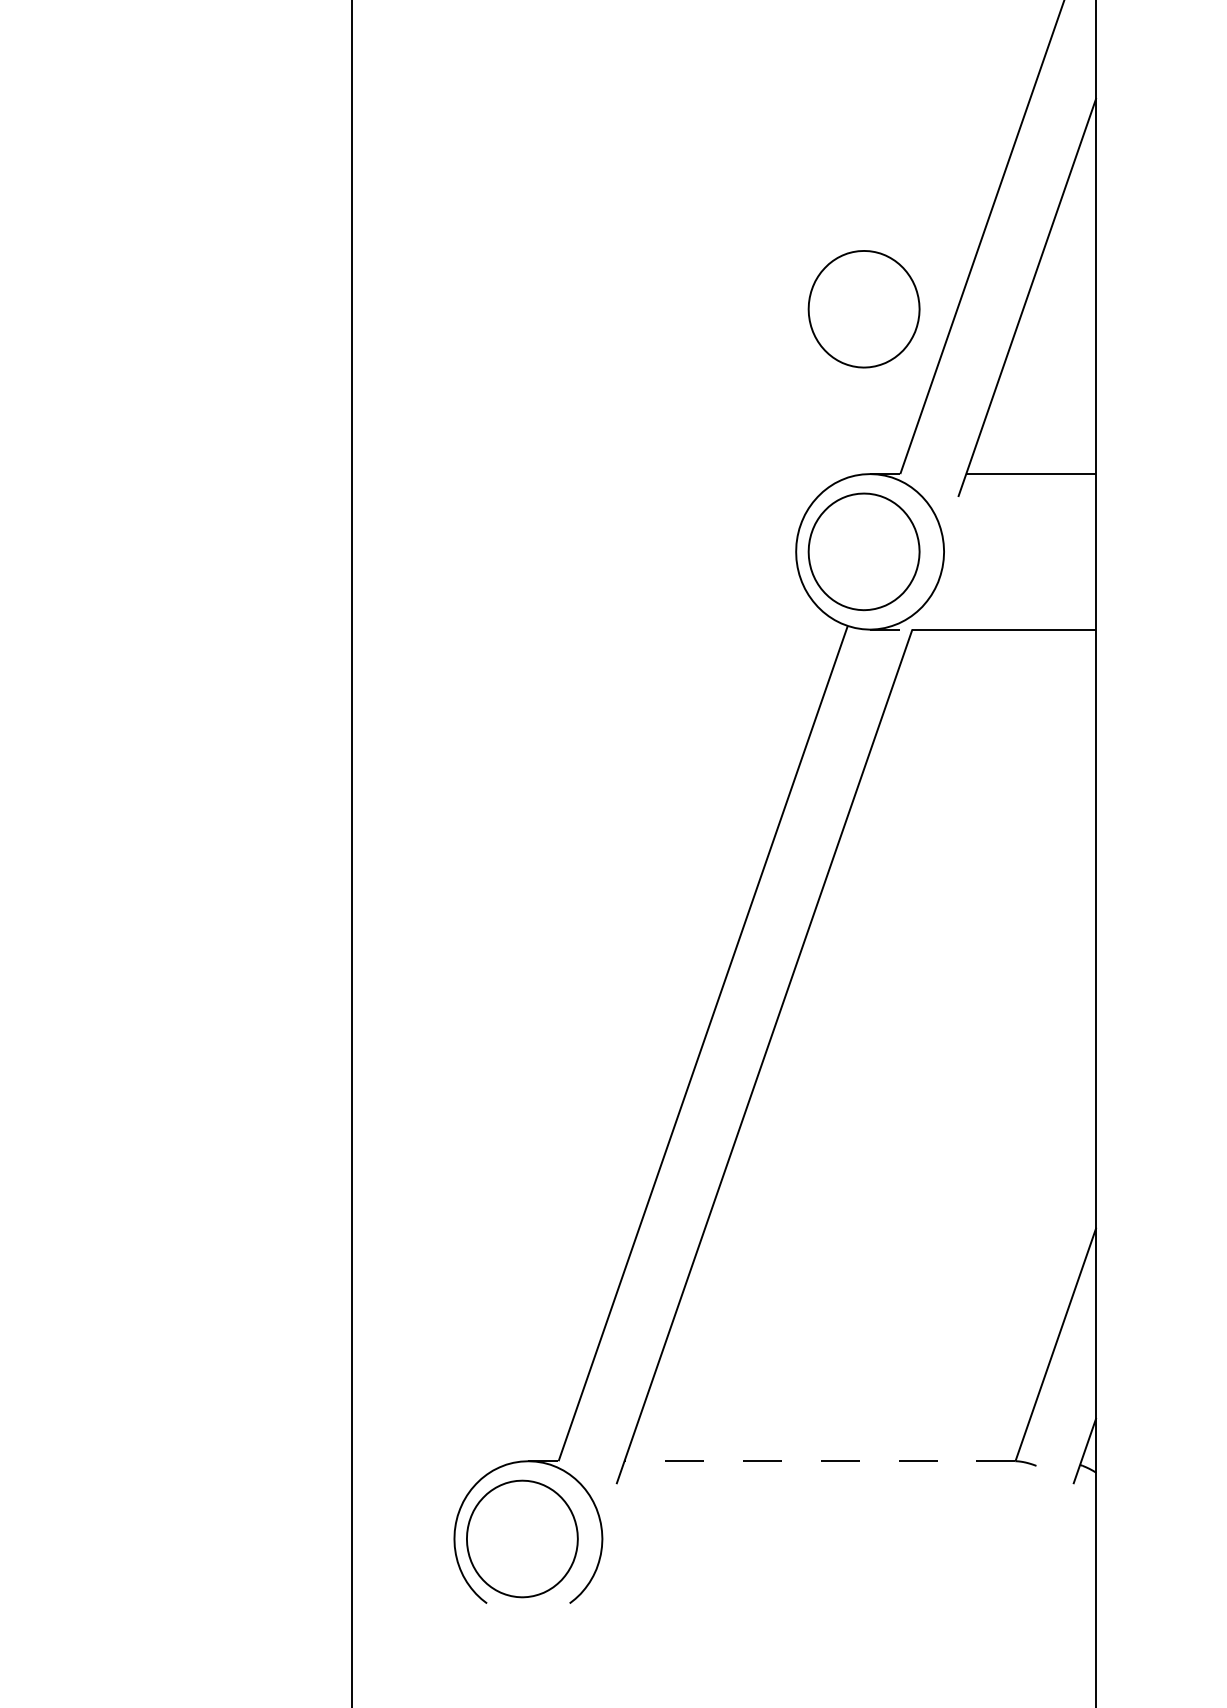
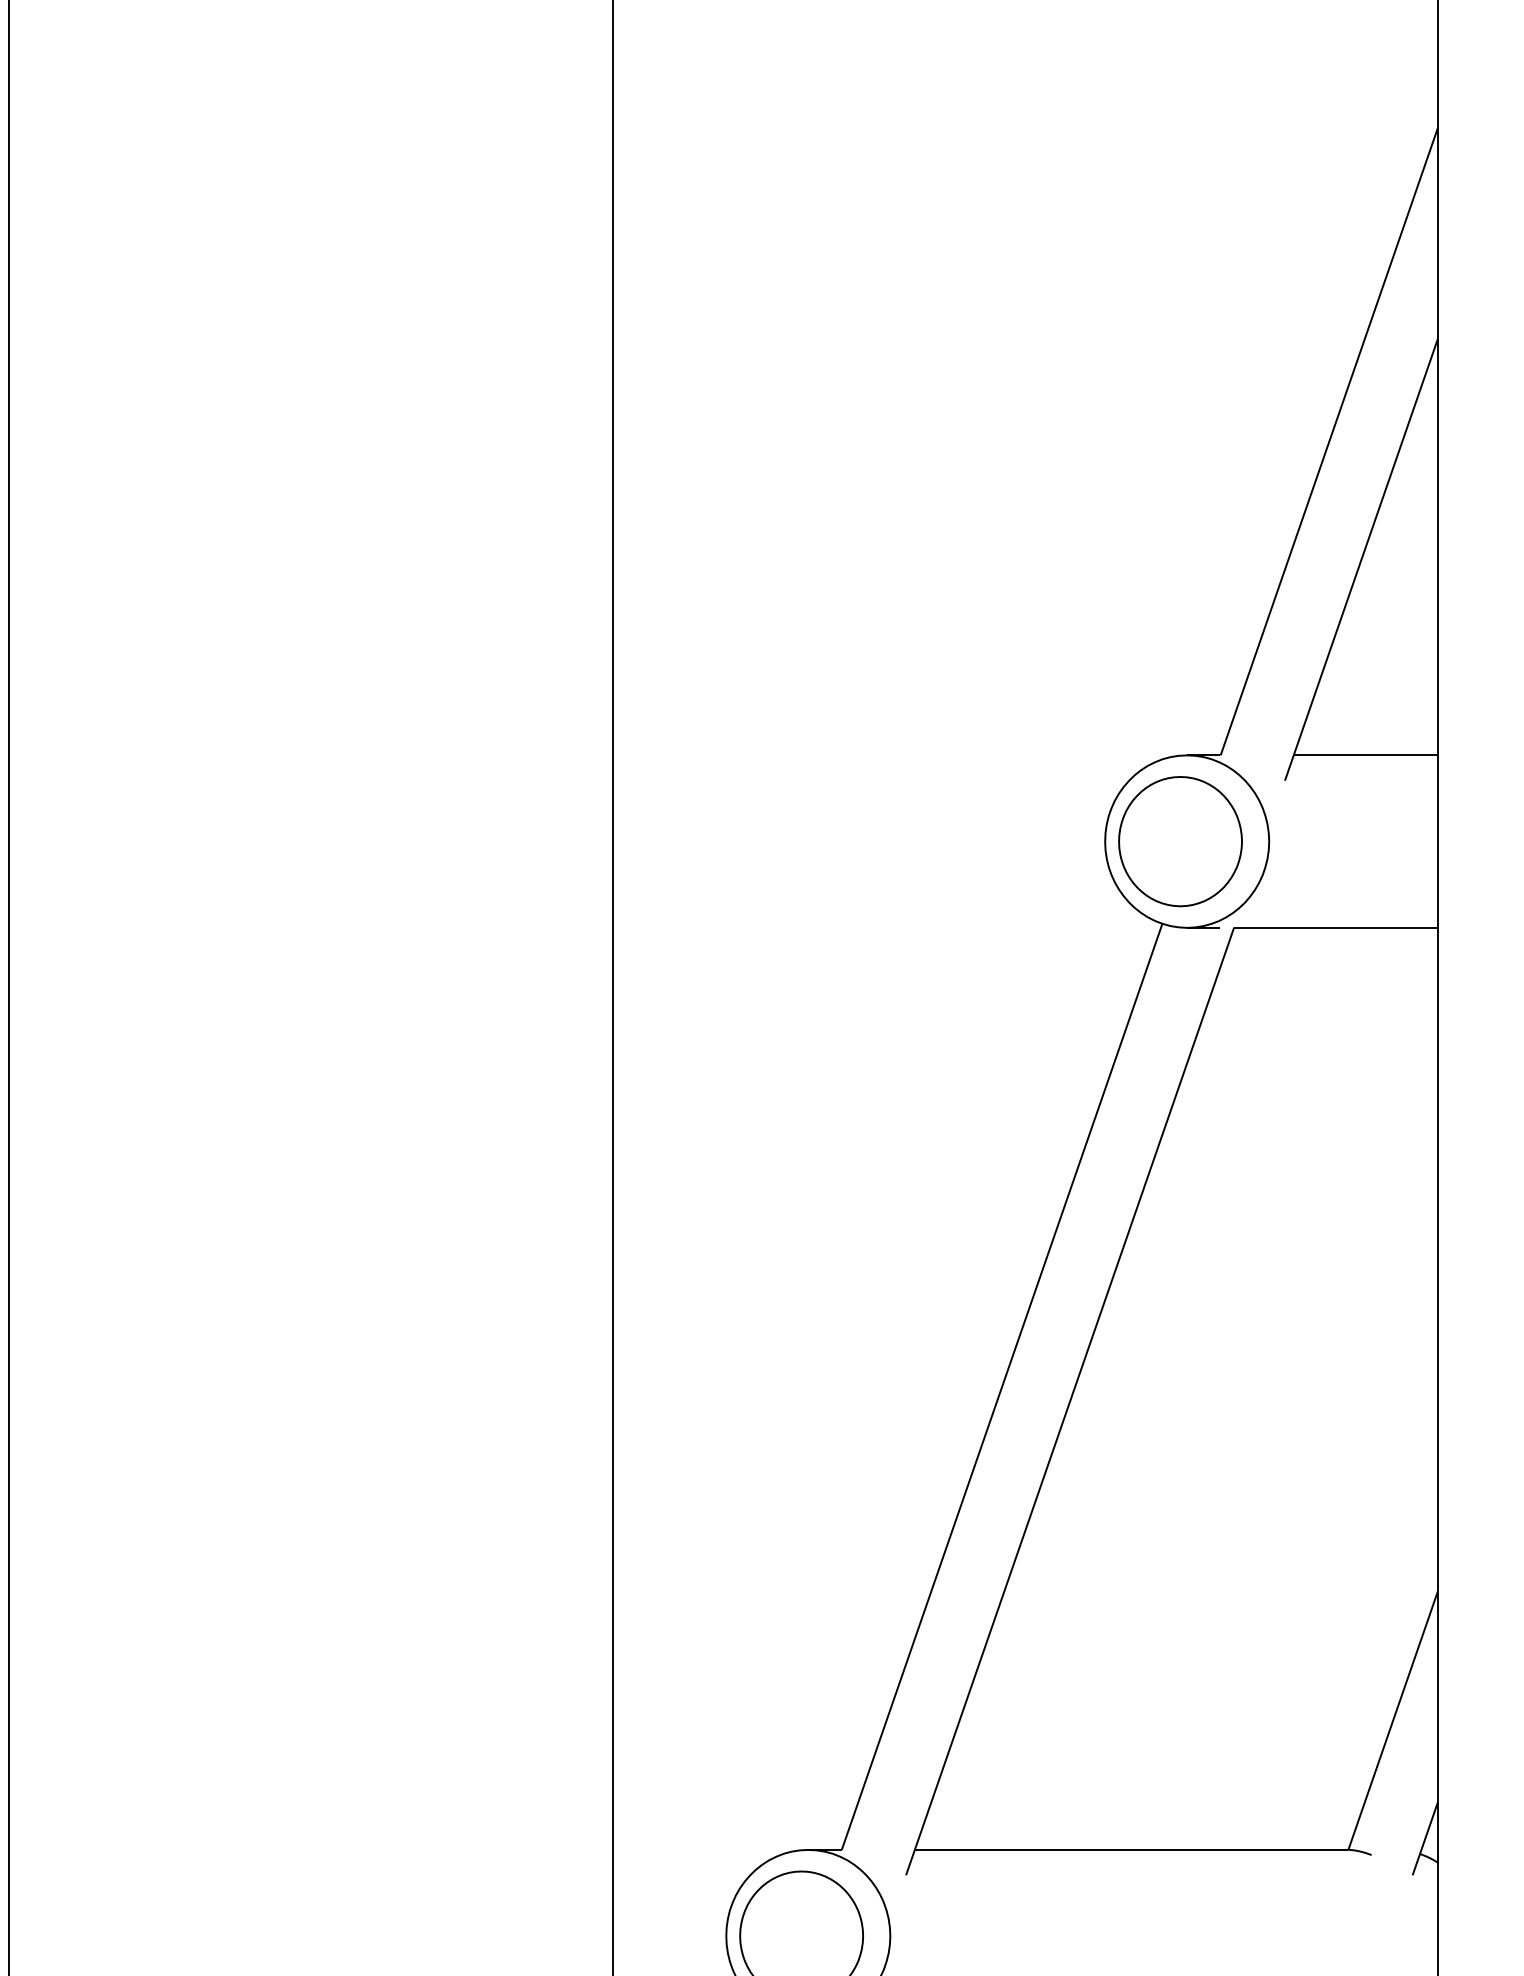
part: (864, 309) -> (1180, 572), removed
line: (819, 1460) -> (1131, 1849), dashed -> solid

